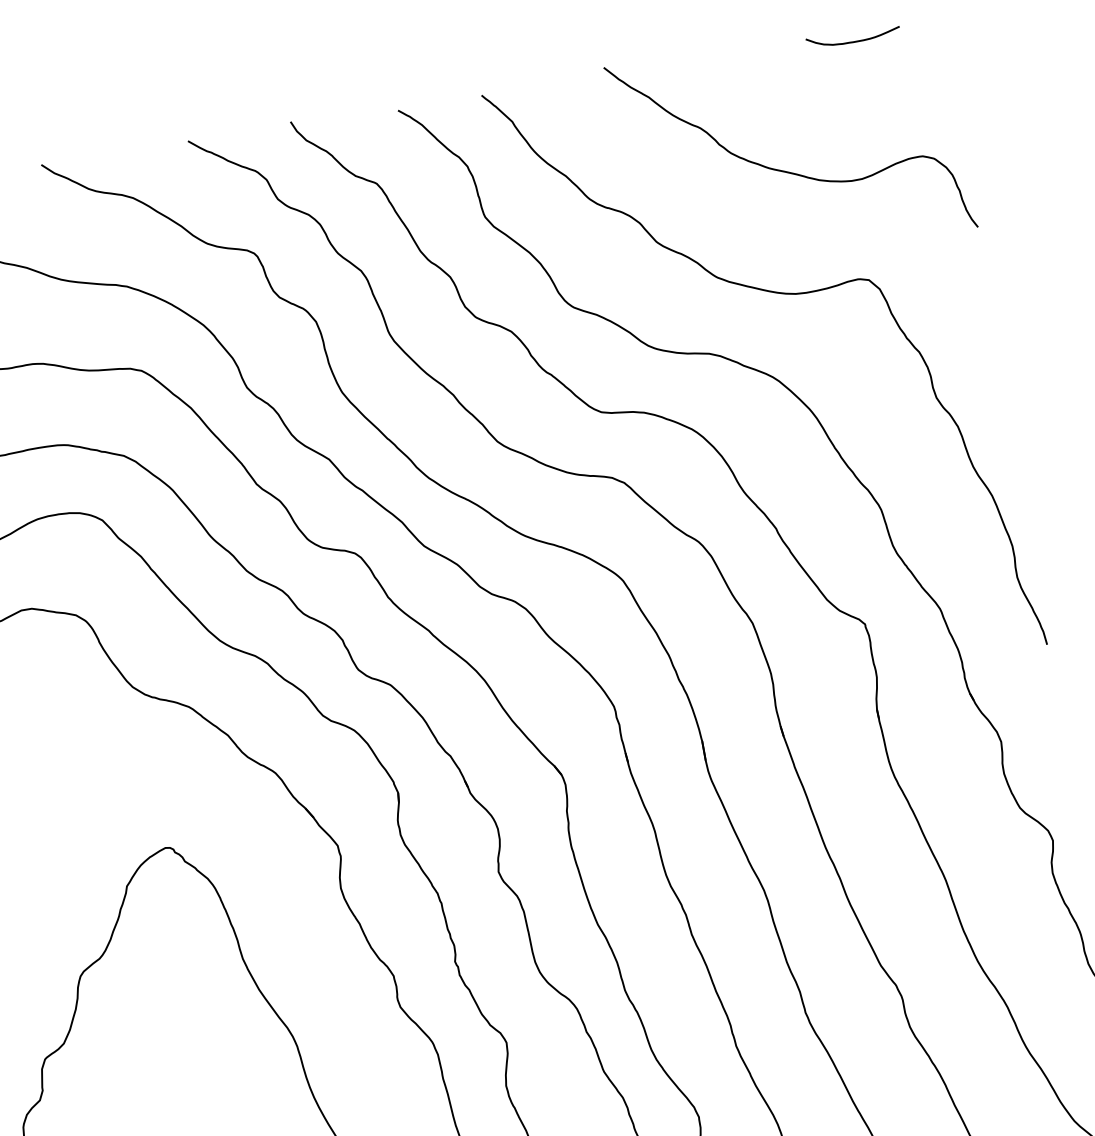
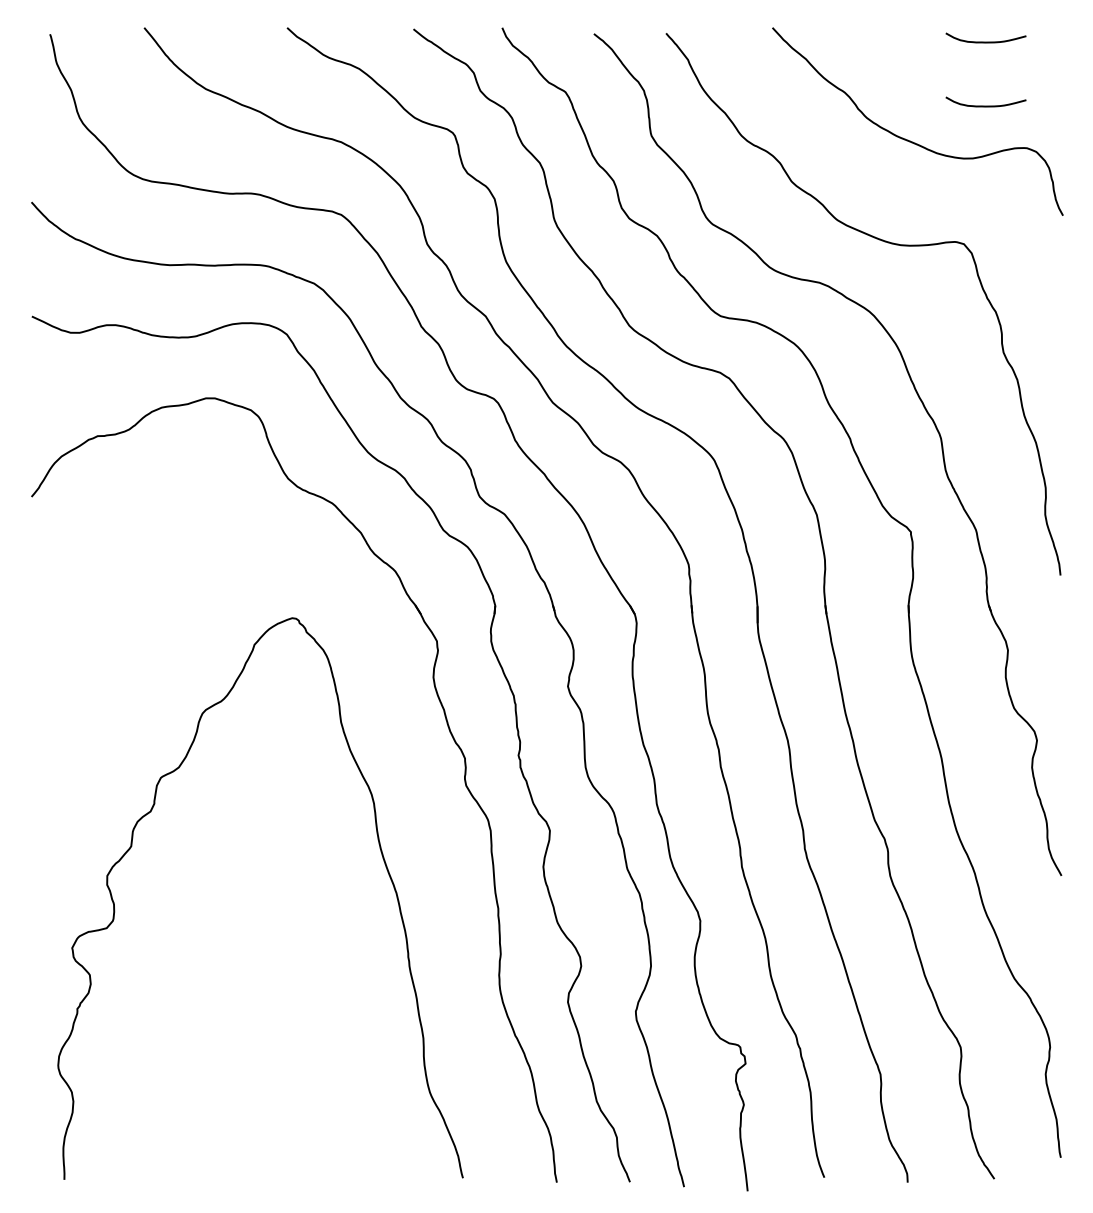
curve: (866, 115) -> (985, 105), added

